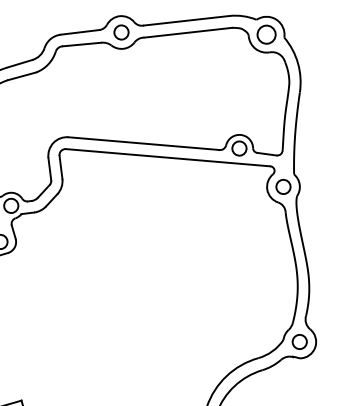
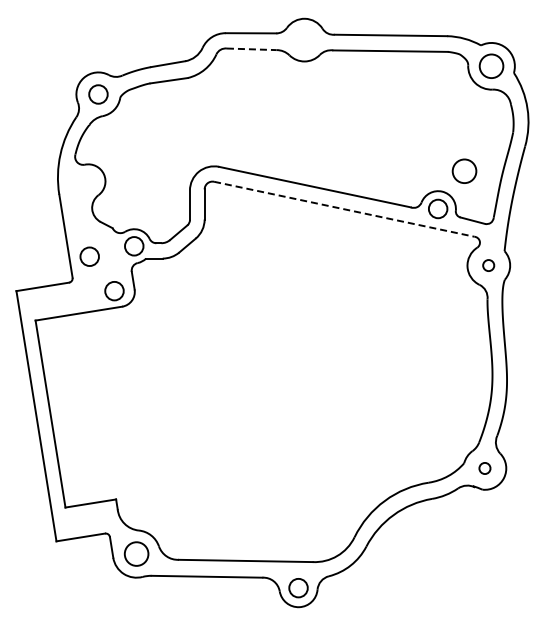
circle: (121, 32) -> (304, 40), removed
line: (81, 44) -> (251, 49), solid -> dashed
circle: (255, 116) -> (464, 170), added
line: (168, 157) -> (344, 209), solid -> dashed
circle: (283, 186) -> (488, 265), size x0.6
circle: (299, 342) -> (484, 468), size x0.6

